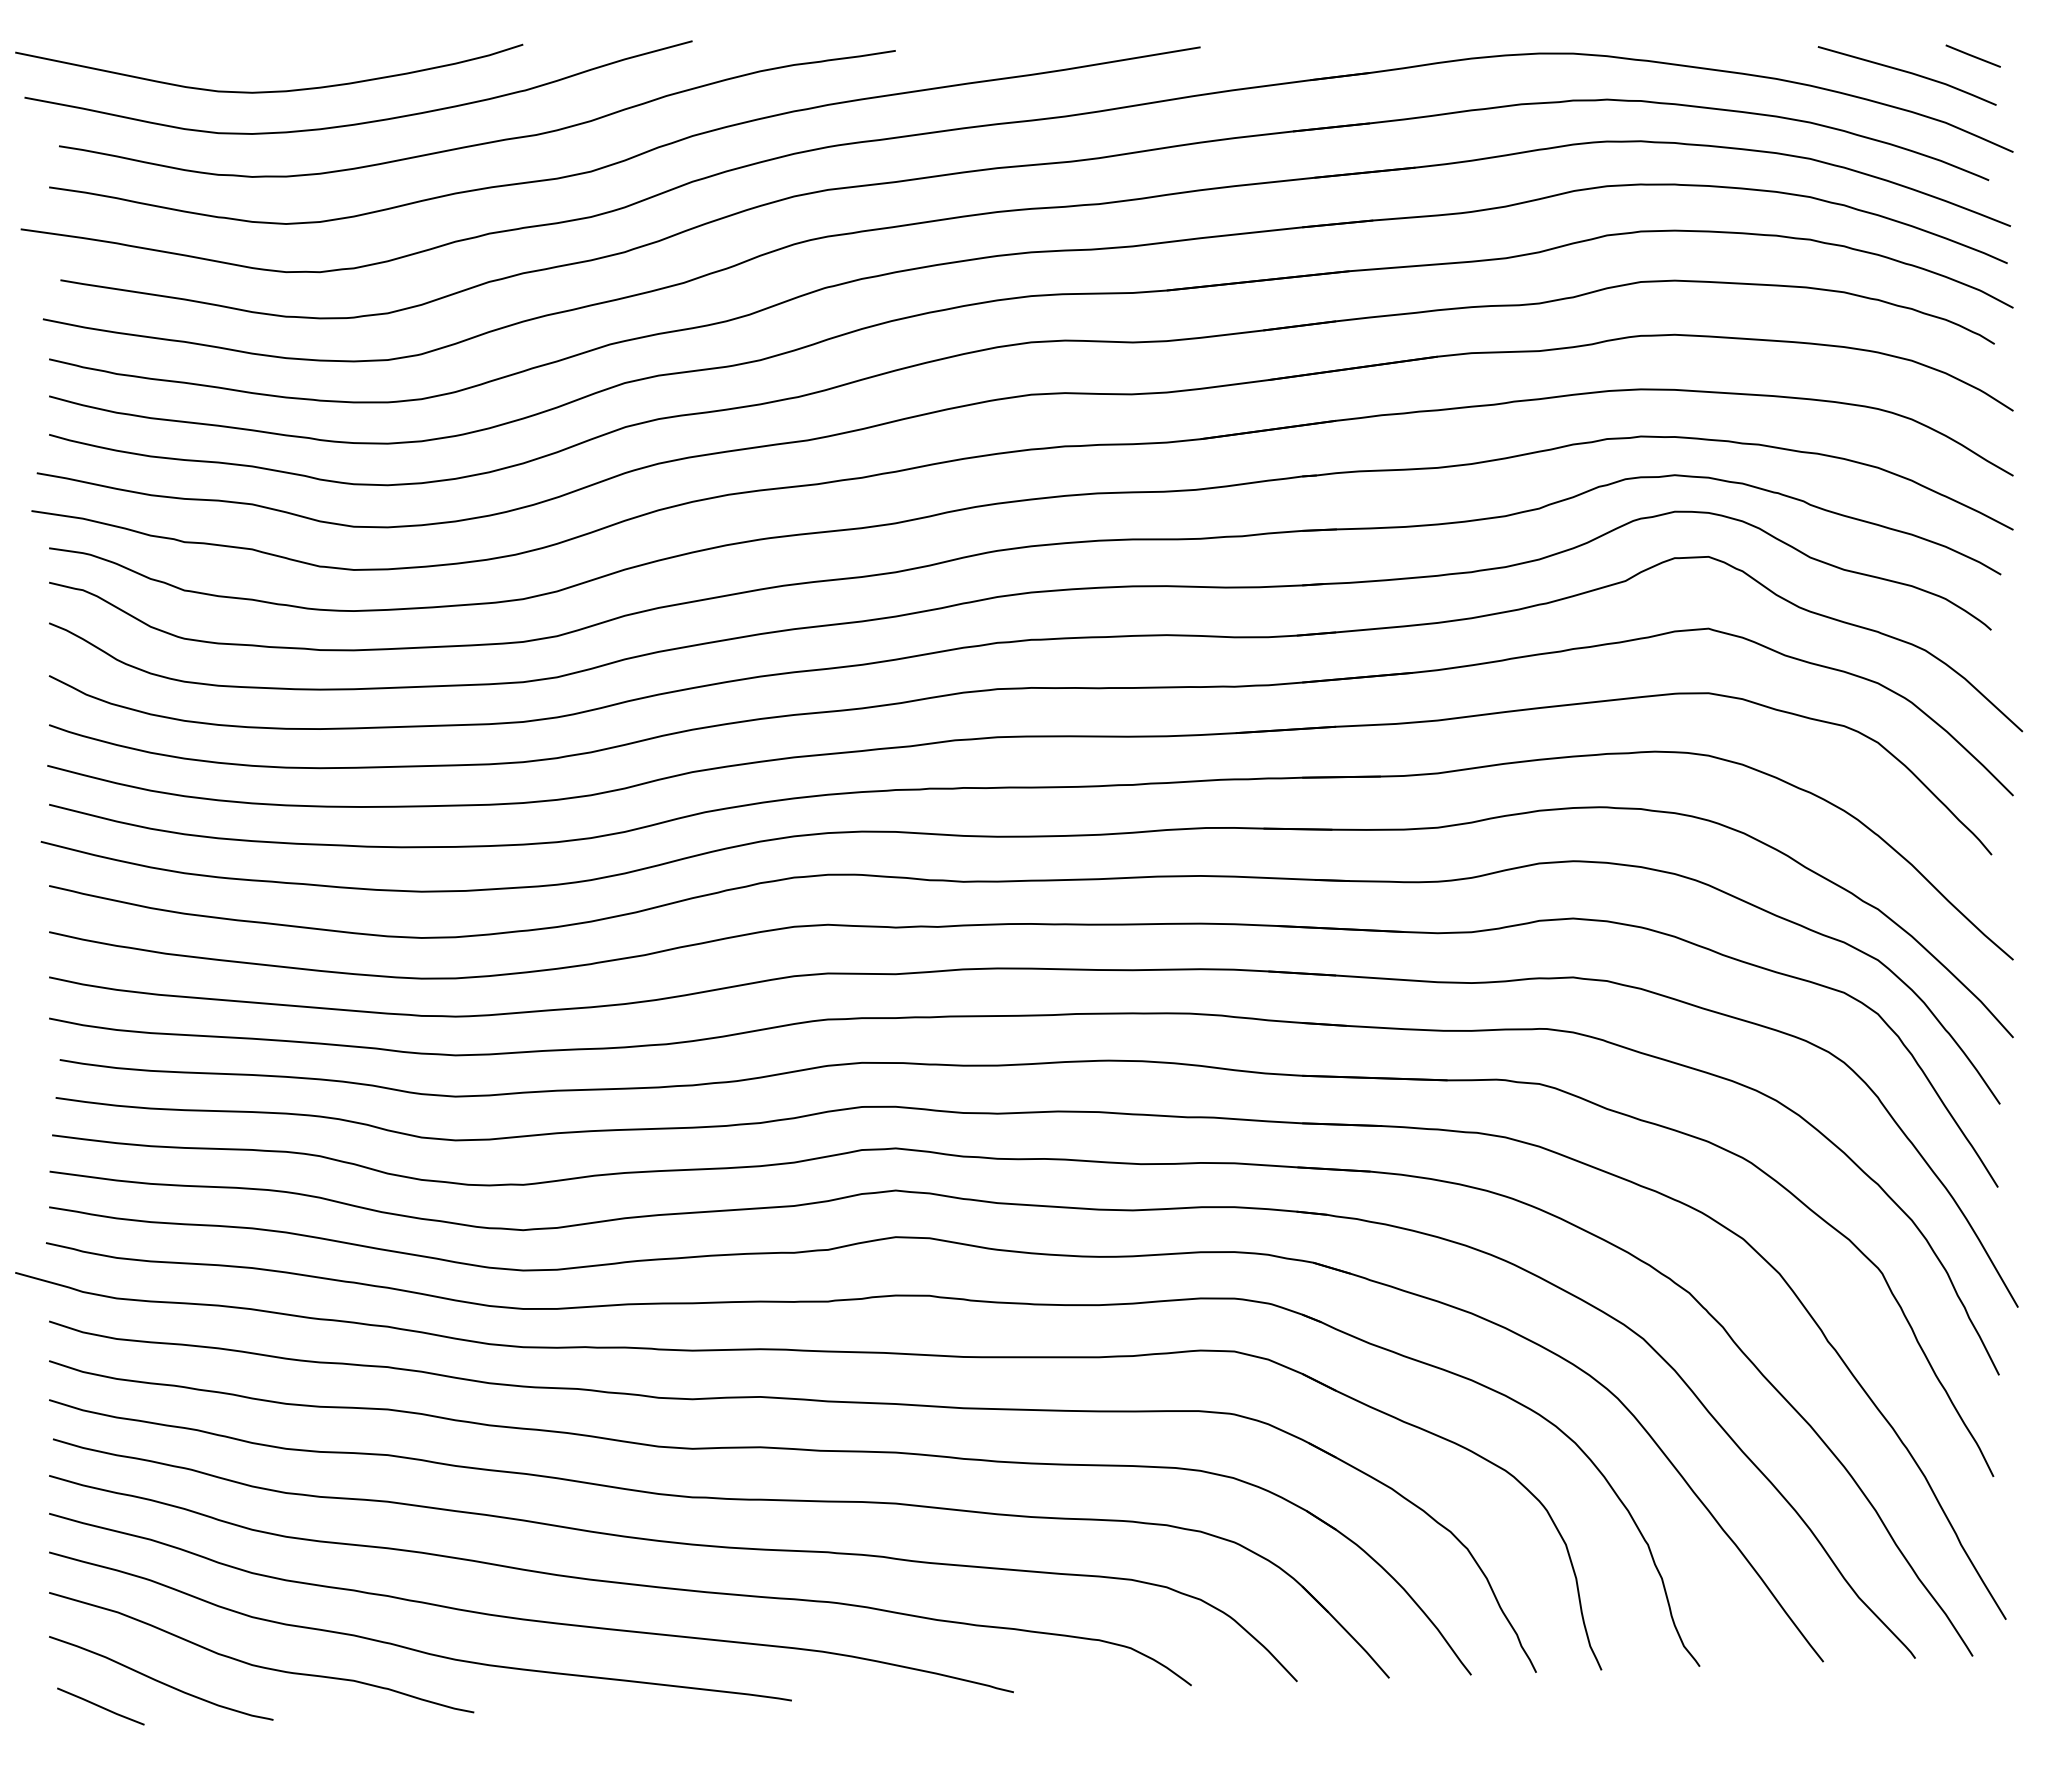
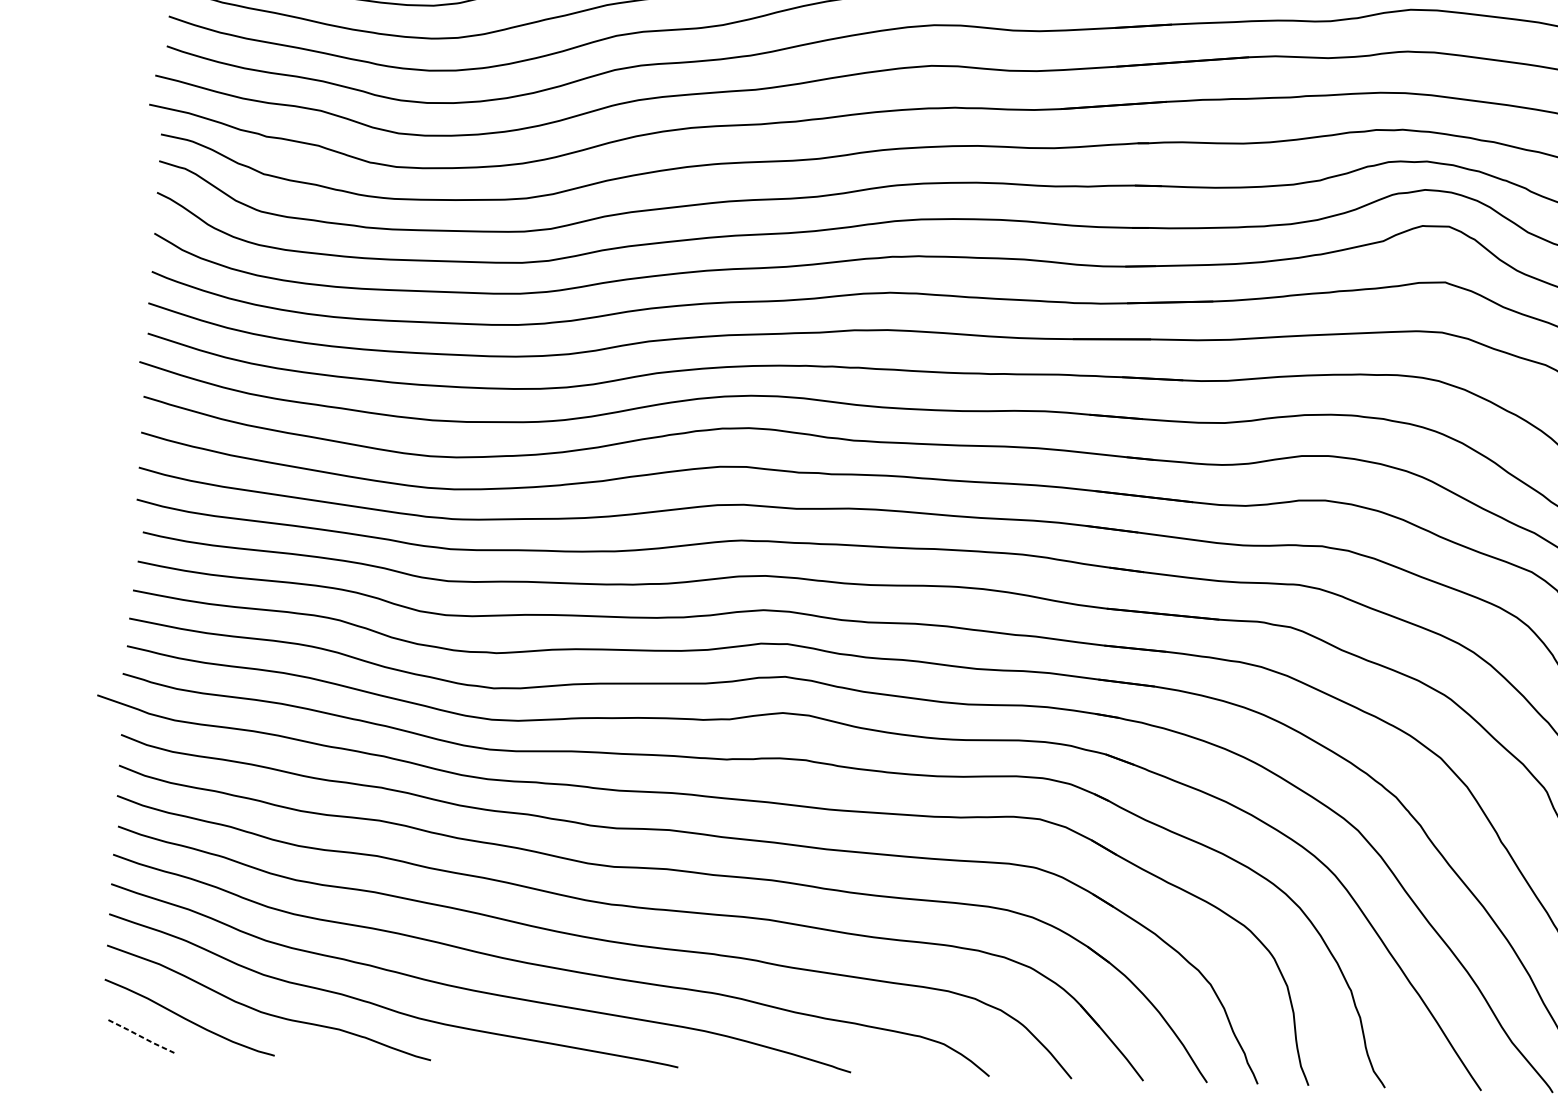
line: (100, 1706) -> (141, 1036), solid -> dashed

